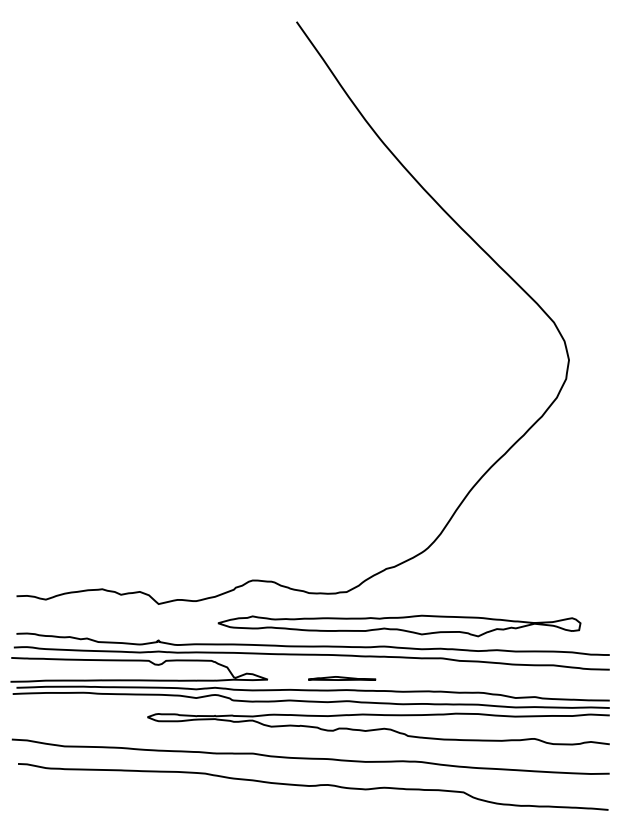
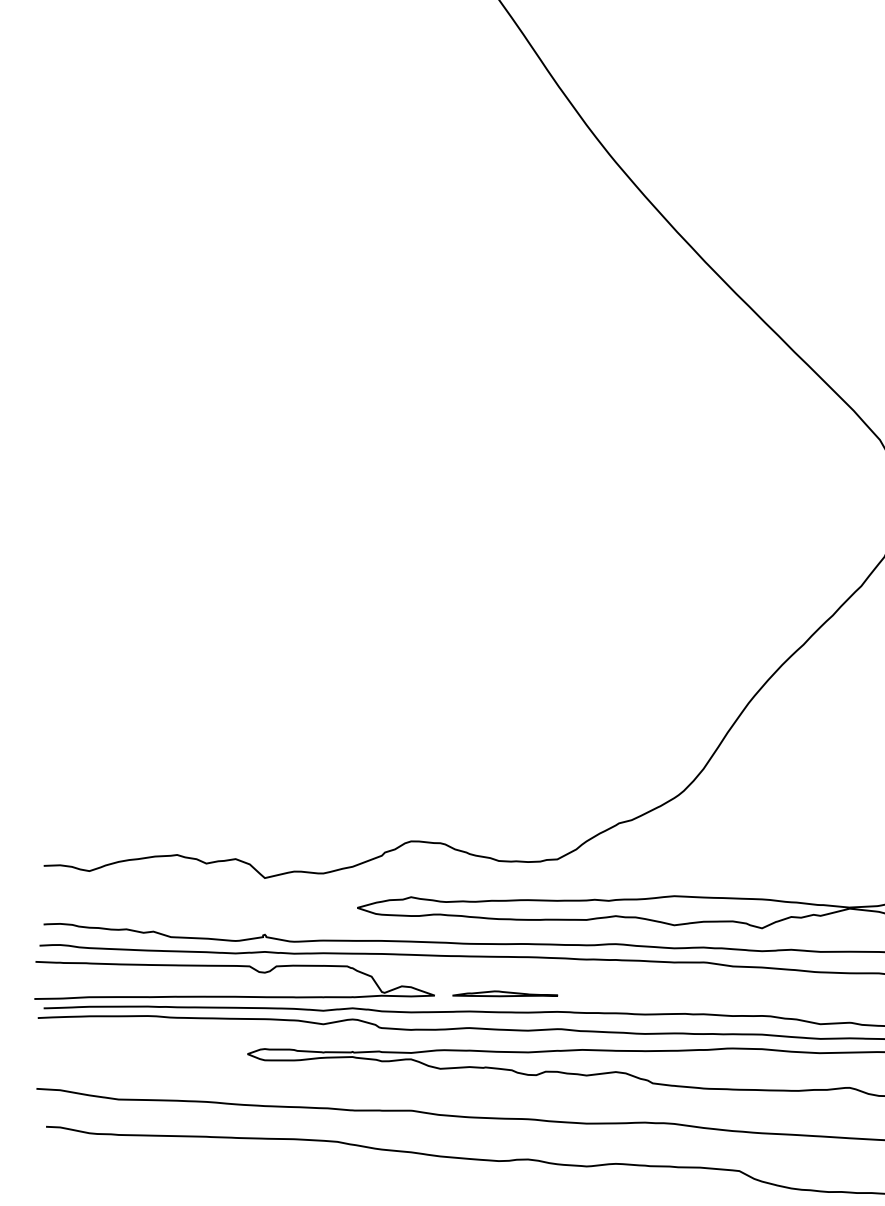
line: (342, 678) -> (505, 993), moved

